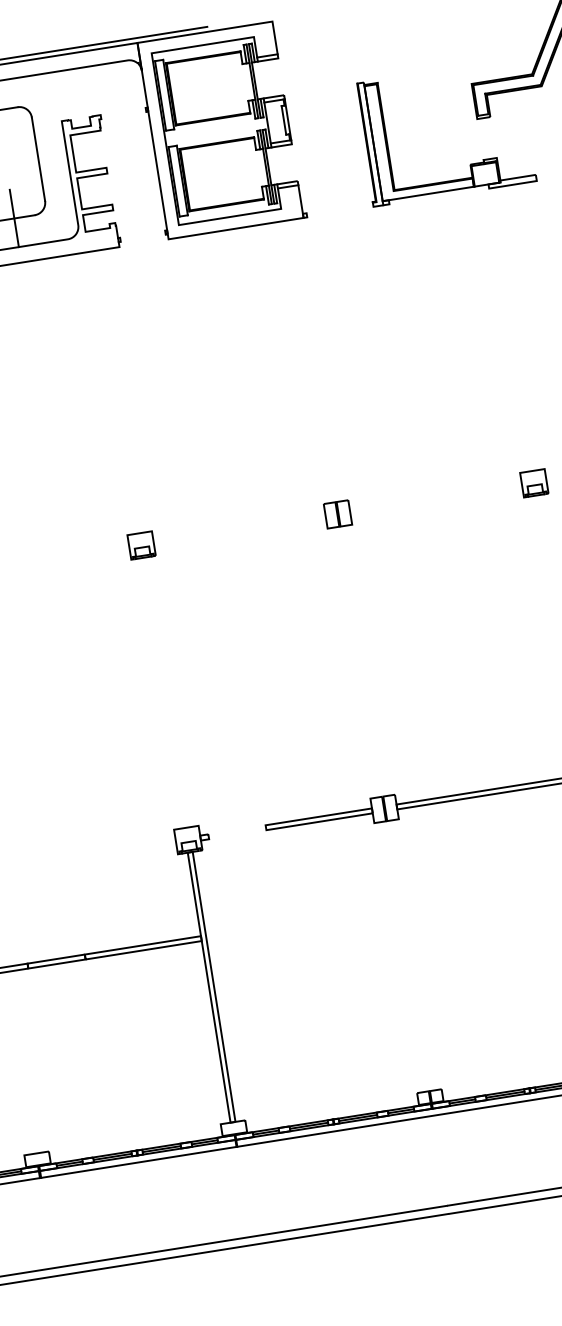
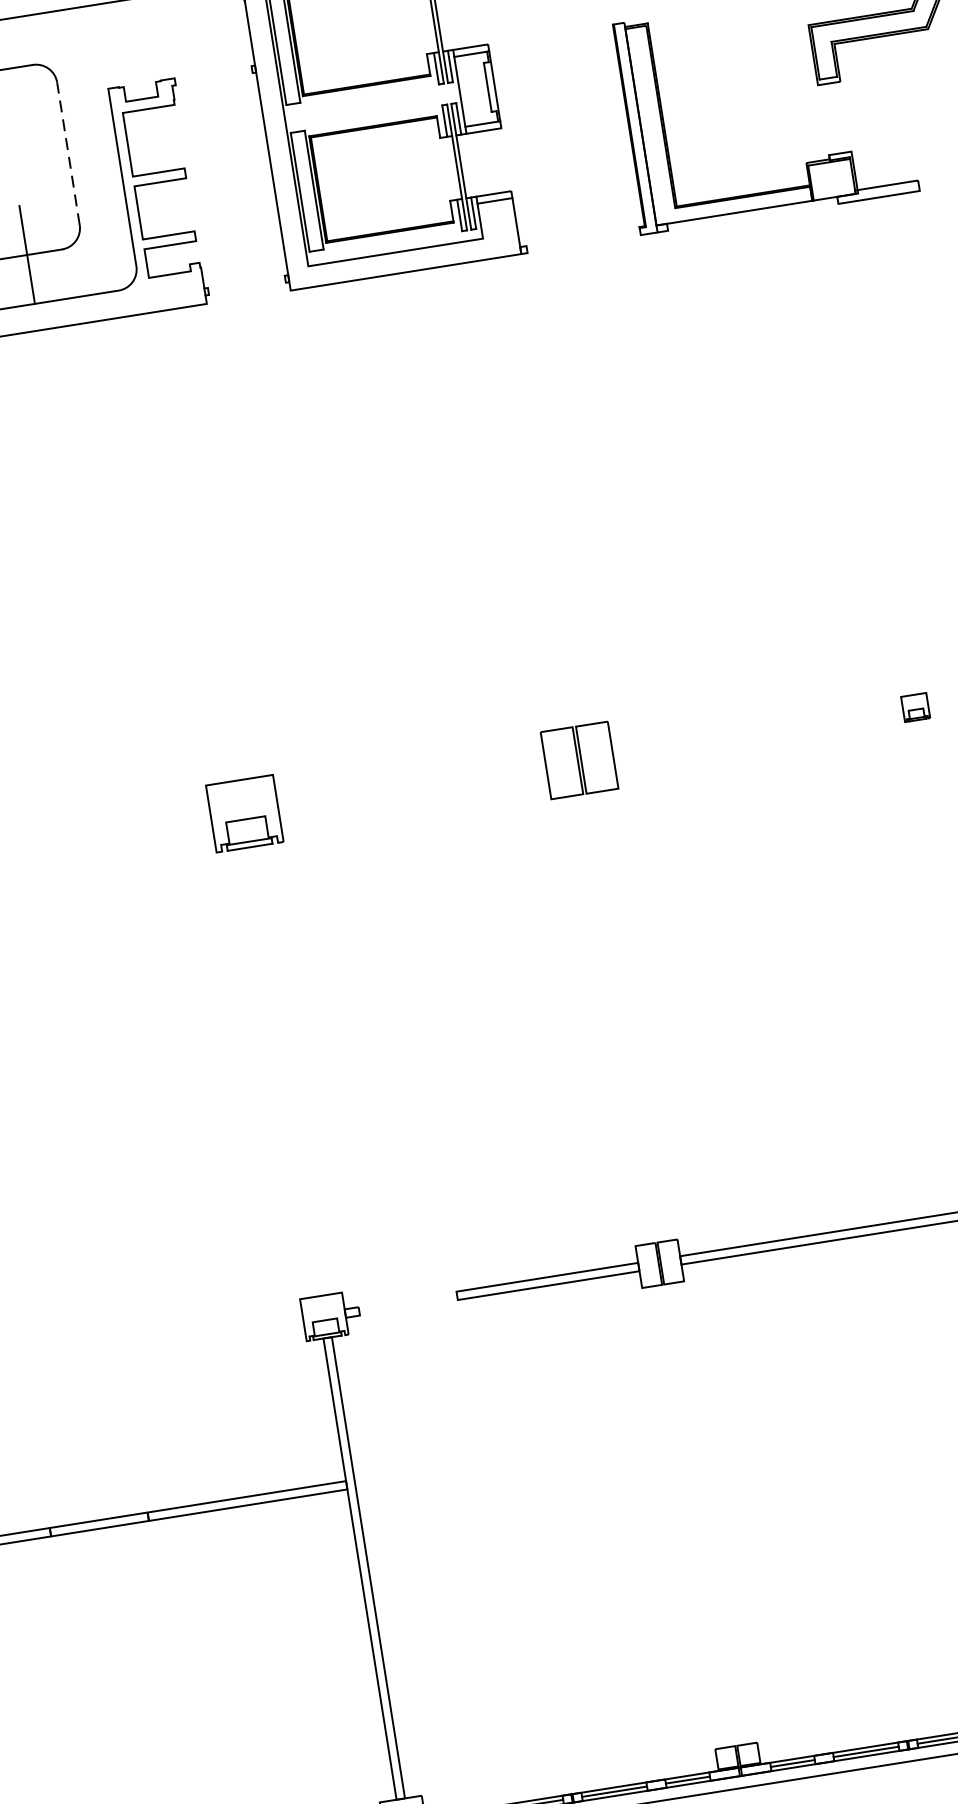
line: (38, 158) -> (68, 152), solid -> dashed
part: (534, 483) -> (915, 707), size x0.6
part: (338, 514) -> (580, 760), size x1.6
part: (141, 545) -> (244, 813), size x1.6

